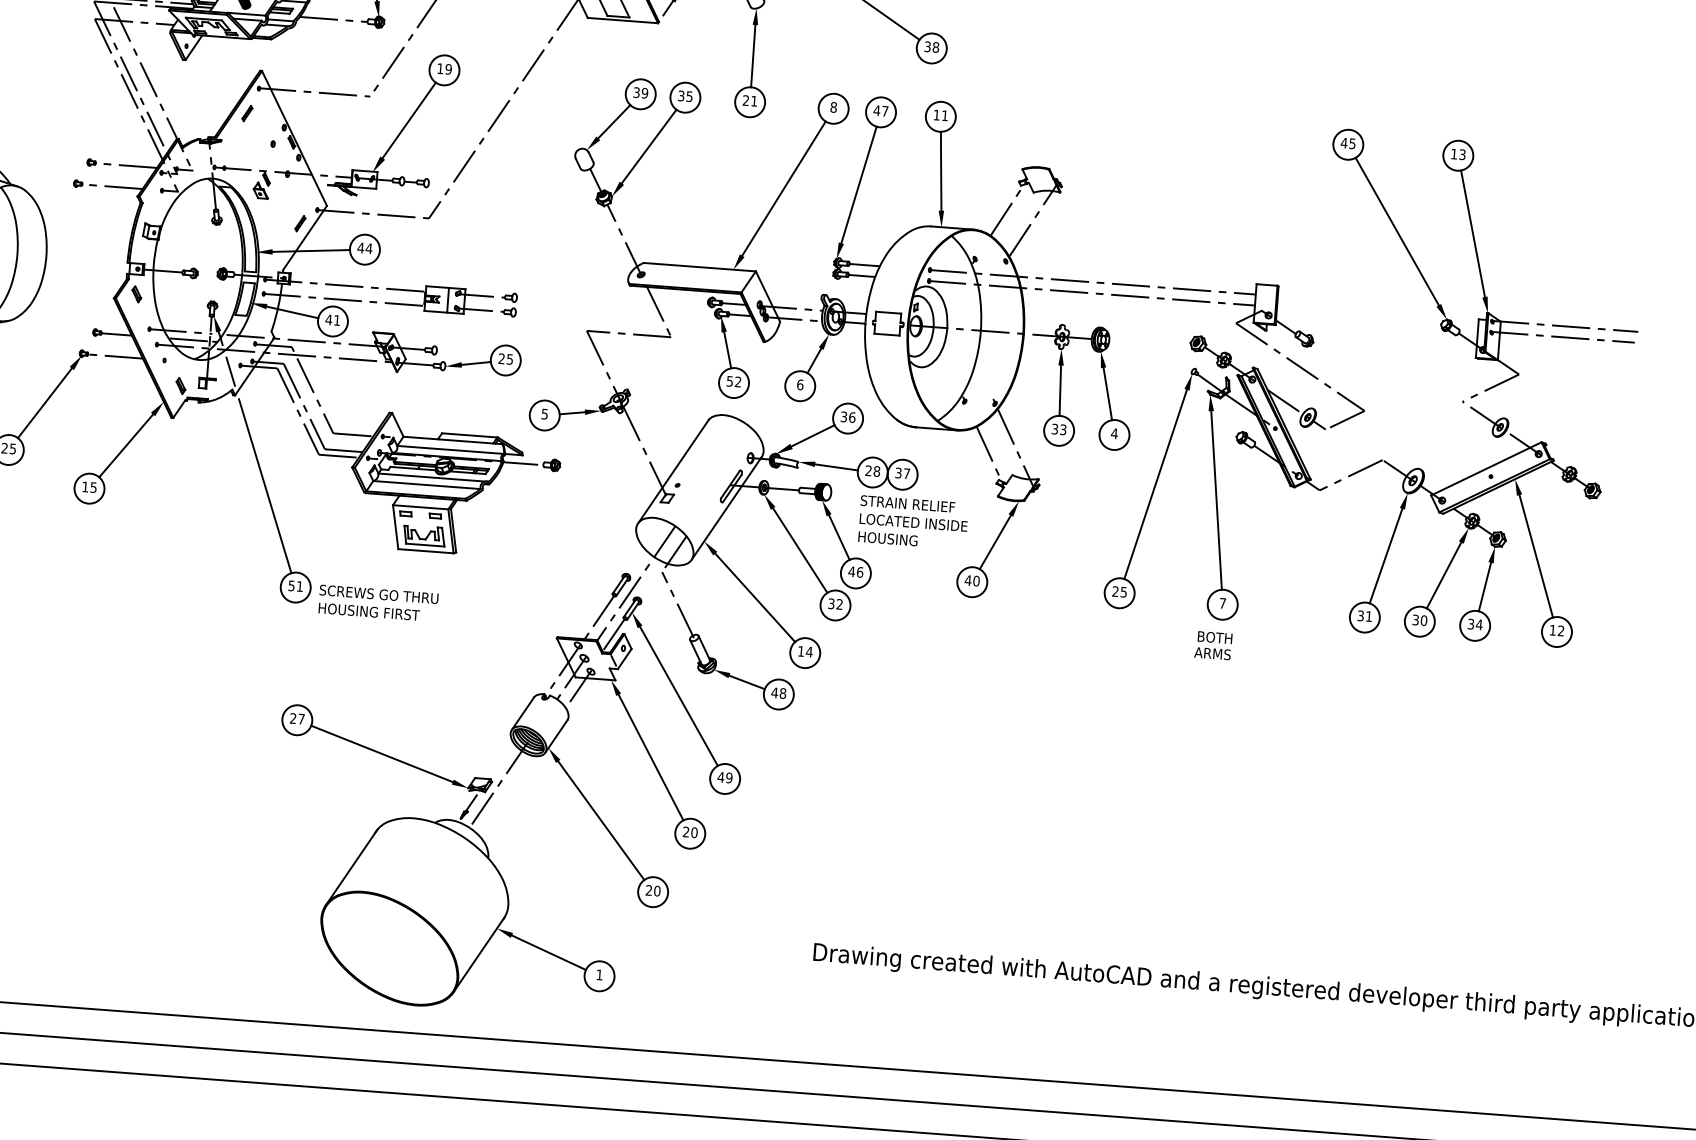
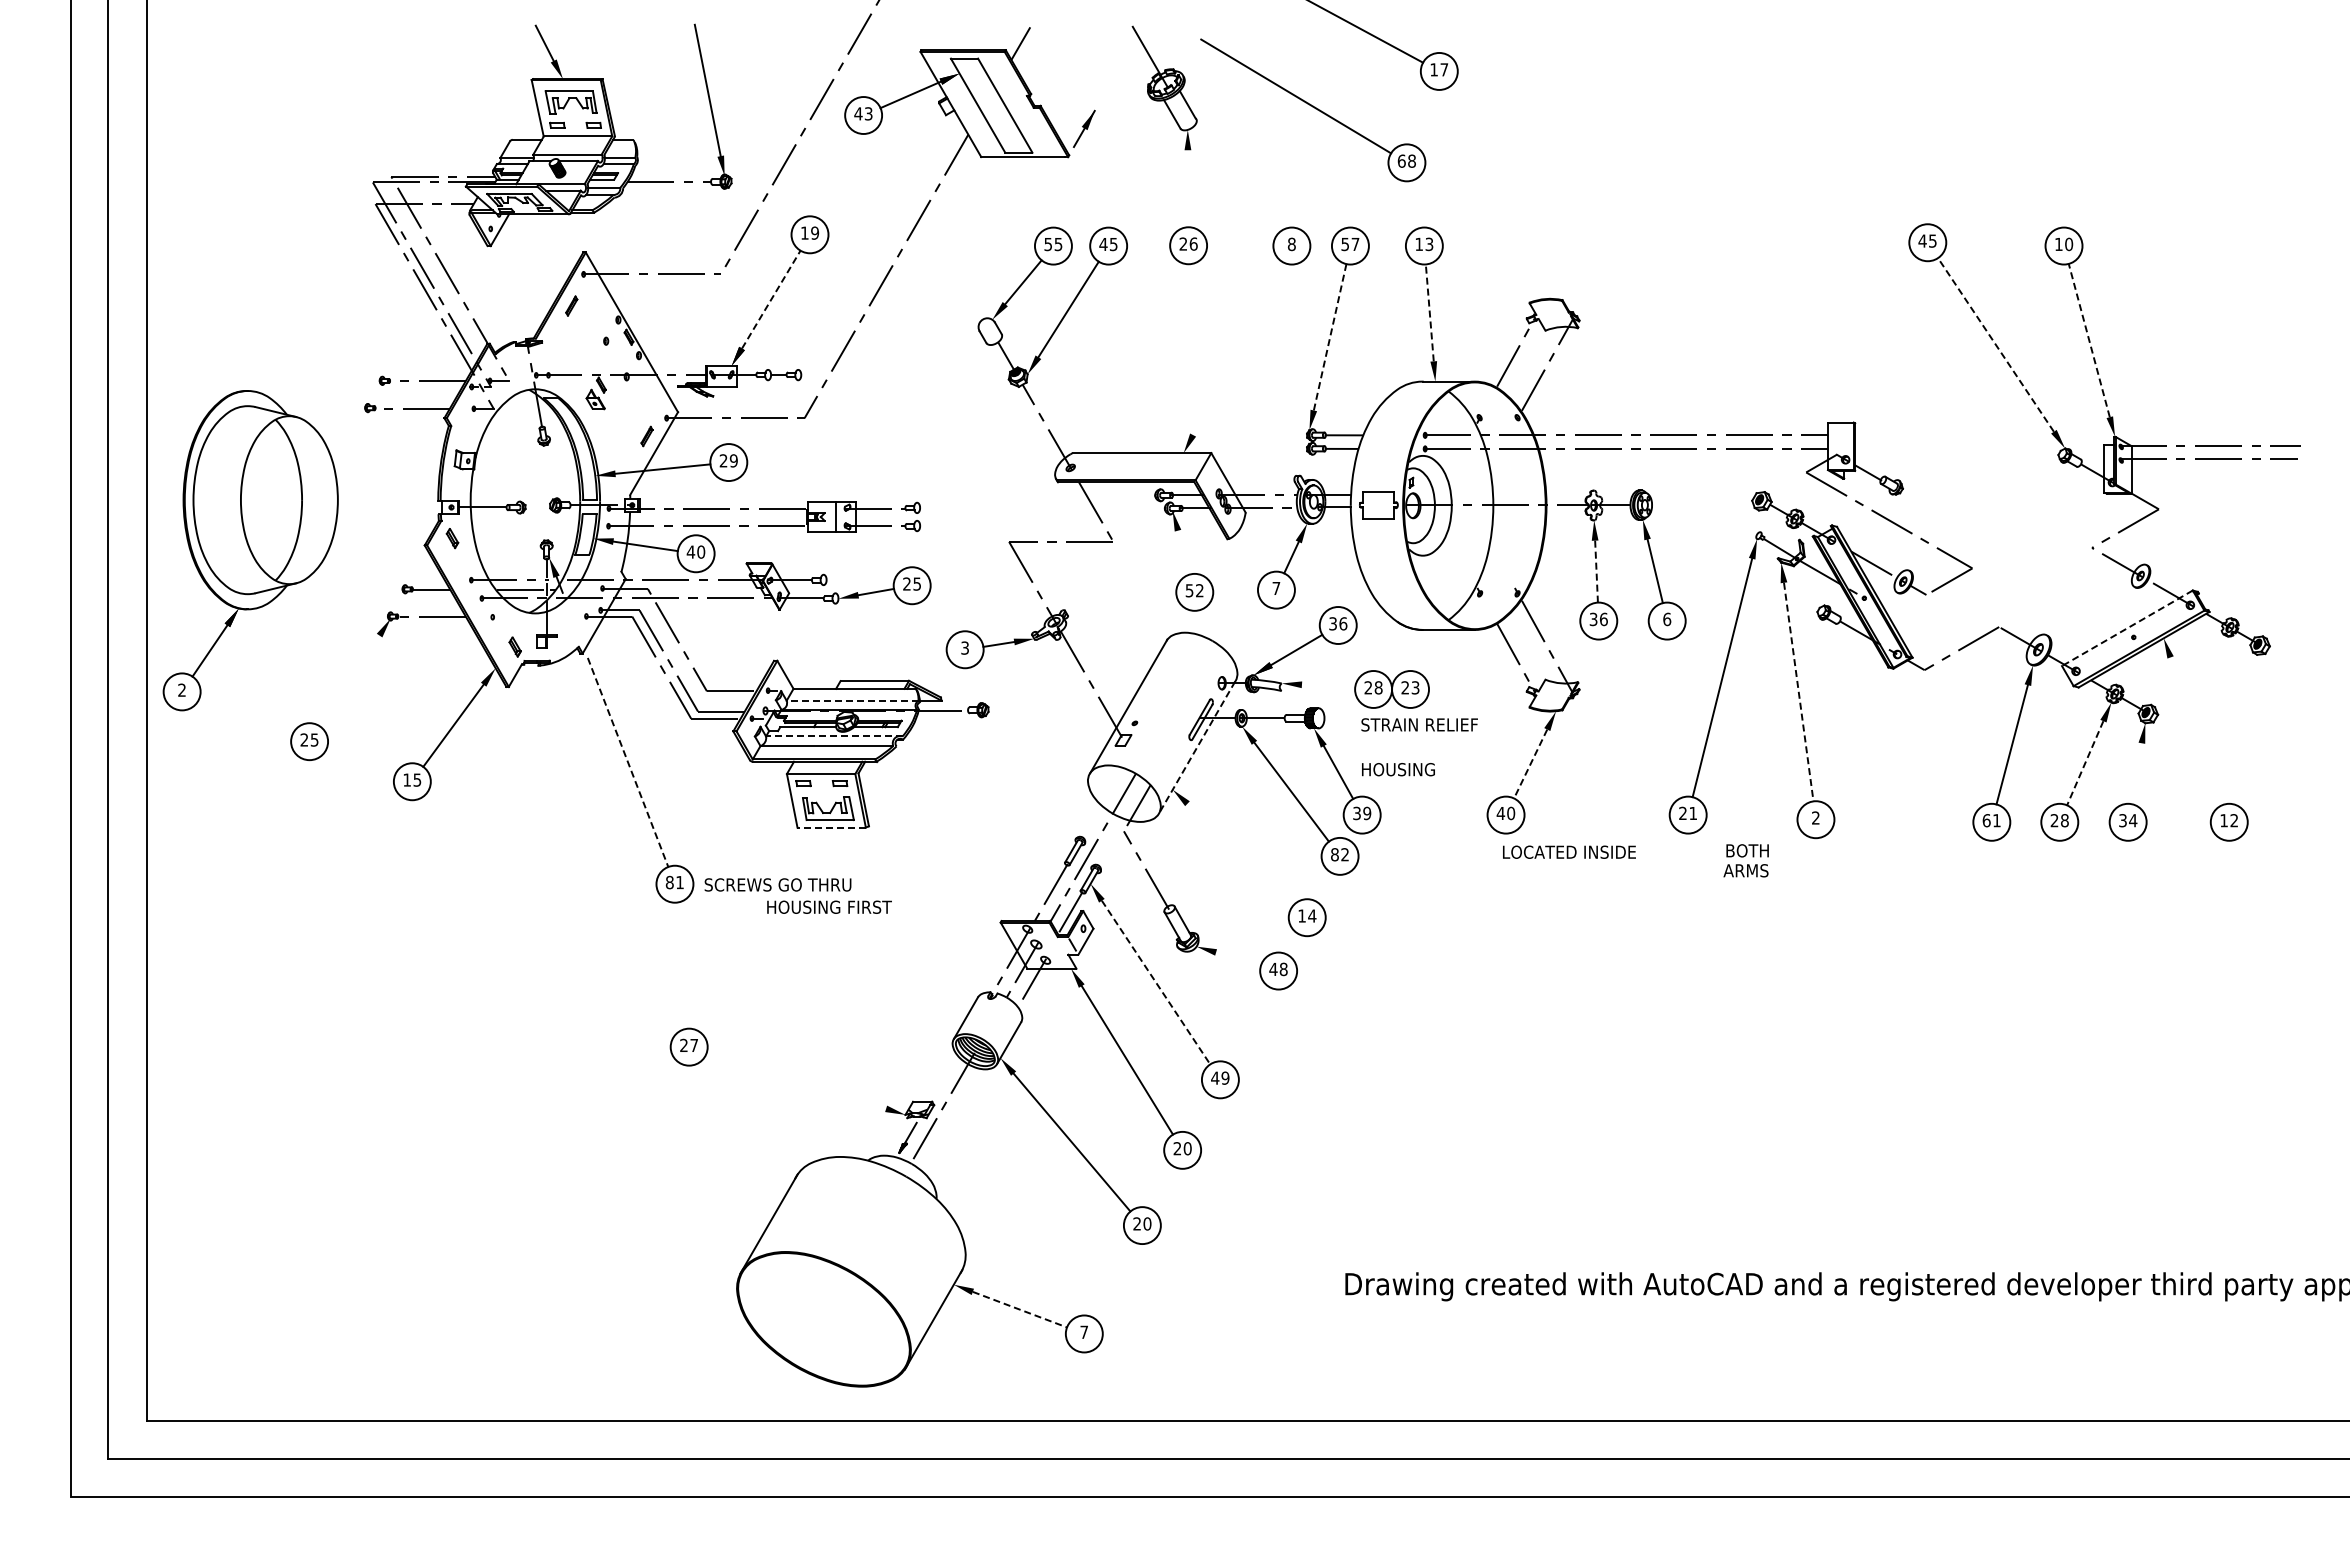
text: (927, 46) -> (1401, 160), 38 -> 68
line: (752, 55) -> (1187, 188), removed
text: (640, 92) -> (1053, 243), 39 -> 55
text: (681, 96) -> (1103, 244), 35 -> 45
text: (754, 100) -> (1193, 243), 21 -> 26
text: (877, 110) -> (1345, 244), 47 -> 57
text: (945, 115) -> (1429, 244), 11 -> 13
line: (409, 120) -> (771, 299), solid -> dashed
text: (1462, 154) -> (2069, 244), 13 -> 10
line: (940, 170) -> (1429, 312), solid -> dashed
line: (859, 185) -> (1330, 337), solid -> dashed
line: (784, 188) -> (1238, 348), removed
line: (1396, 231) -> (1995, 344), solid -> dashed
line: (1473, 233) -> (2089, 340), solid -> dashed
text: (364, 248) -> (728, 460), 44 -> 29
text: (337, 319) -> (701, 551), 41 -> 40
line: (727, 350) -> (1183, 552), removed
line: (230, 371) -> (574, 624), removed
text: (800, 384) -> (1276, 588), 6 -> 7
line: (1060, 390) -> (1596, 571), solid -> dashed
line: (44, 402) -> (349, 680), removed
text: (544, 413) -> (964, 647), 5 -> 3
text: (1063, 429) -> (1603, 619), 33 -> 36
text: (1114, 433) -> (1667, 619), 4 -> 6
line: (450, 449) -> (852, 700), solid -> dashed
line: (836, 467) -> (1328, 686), removed
line: (1486, 469) -> (2127, 628), solid -> dashed
text: (902, 473) -> (1410, 687), 37 -> 23
line: (432, 477) -> (833, 736), solid -> dashed
line: (265, 486) -> (628, 762), solid -> dashed
line: (1216, 500) -> (1798, 692), solid -> dashed
line: (726, 508) -> (1197, 747), solid -> dashed
text: (913, 521) -> (1569, 851), moved
line: (995, 542) -> (1530, 764), solid -> dashed
line: (425, 551) -> (831, 827), solid -> dashed
line: (1536, 555) -> (2196, 730), removed
text: (855, 572) -> (1361, 813), 46 -> 39
line: (1444, 575) -> (2085, 763), solid -> dashed
text: (291, 585) -> (669, 882), 51 -> 81
line: (1484, 586) -> (2136, 773), removed
text: (1123, 592) -> (1692, 813), 25 -> 21
line: (755, 597) -> (1240, 853), removed
text: (1222, 602) -> (1815, 817), 7 -> 2
text: (831, 603) -> (1334, 854), 32 -> 82
text: (369, 611) -> (829, 906), moved
text: (1360, 615) -> (1986, 820), 31 -> 61
text: (1419, 620) -> (2059, 820), 30 -> 28
text: (1212, 645) -> (1745, 860), moved
line: (747, 681) -> (1238, 958), removed
line: (679, 697) -> (1156, 983), solid -> dashed
line: (382, 753) -> (796, 1080), removed
line: (549, 952) -> (1020, 1309), solid -> dashed
text: (599, 974) -> (1083, 1331), 1 -> 7

